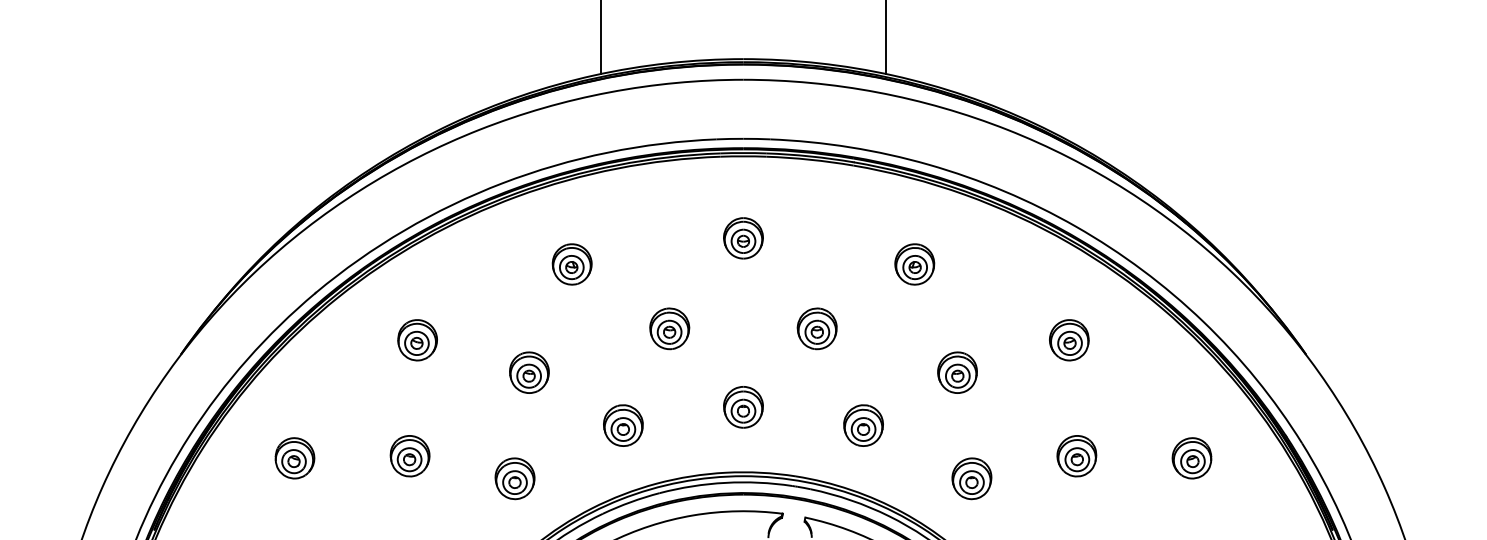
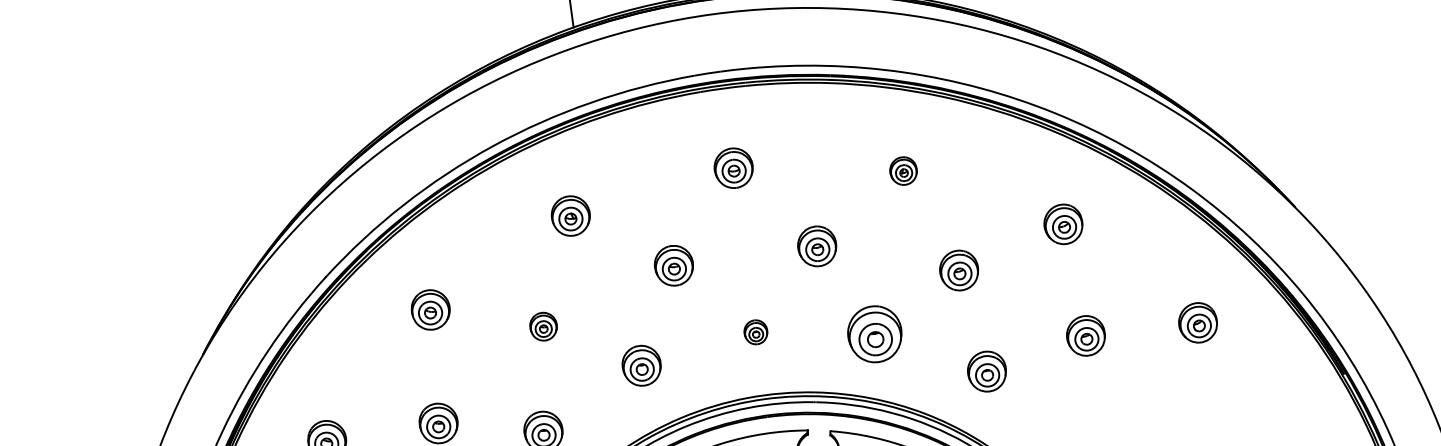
part: (914, 264) -> (903, 171), size x0.7
part: (529, 372) -> (543, 326), size x0.7
part: (743, 407) -> (755, 332), size x0.6
part: (863, 425) -> (874, 334), size x1.4

